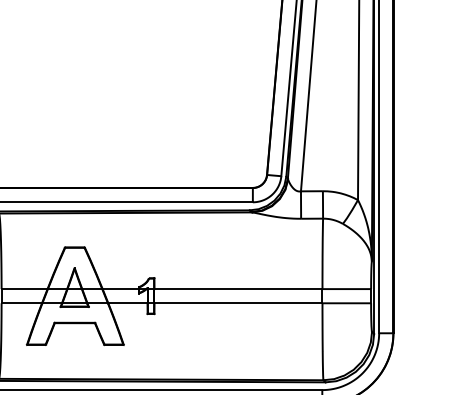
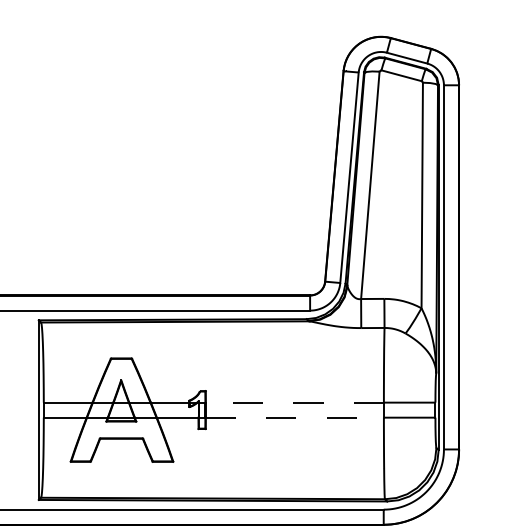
line: (238, 288) -> (294, 402), solid -> dashed
line: (239, 303) -> (295, 417), solid -> dashed

